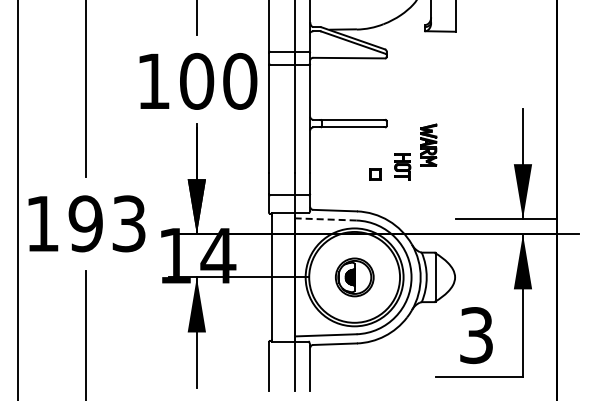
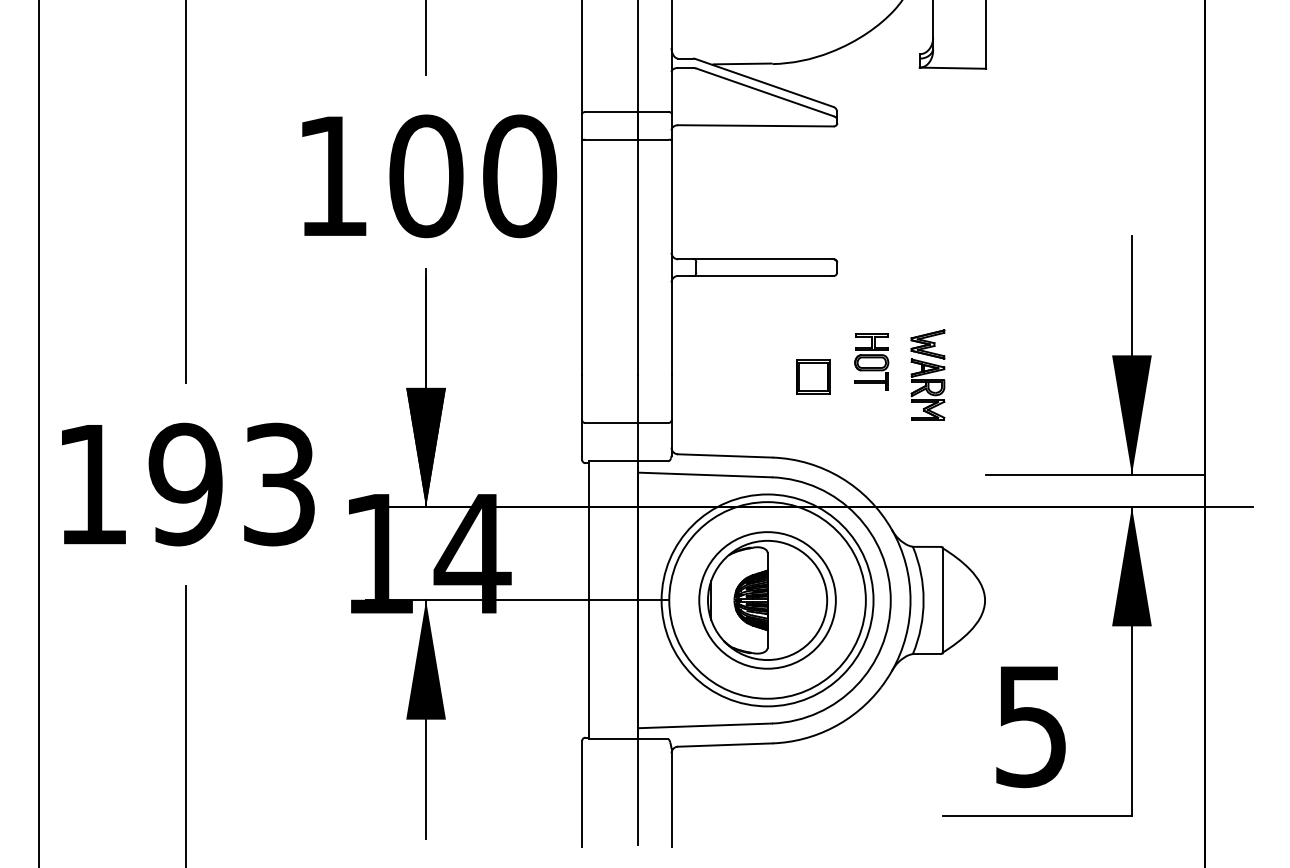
part: (428, 144) -> (927, 373), moved
part: (375, 174) -> (812, 377), size x1.43
line: (325, 219) -> (704, 475), dashed -> solid
part: (354, 277) -> (767, 600), size x1.67
text: (476, 335) -> (1031, 726), 3 -> 5

